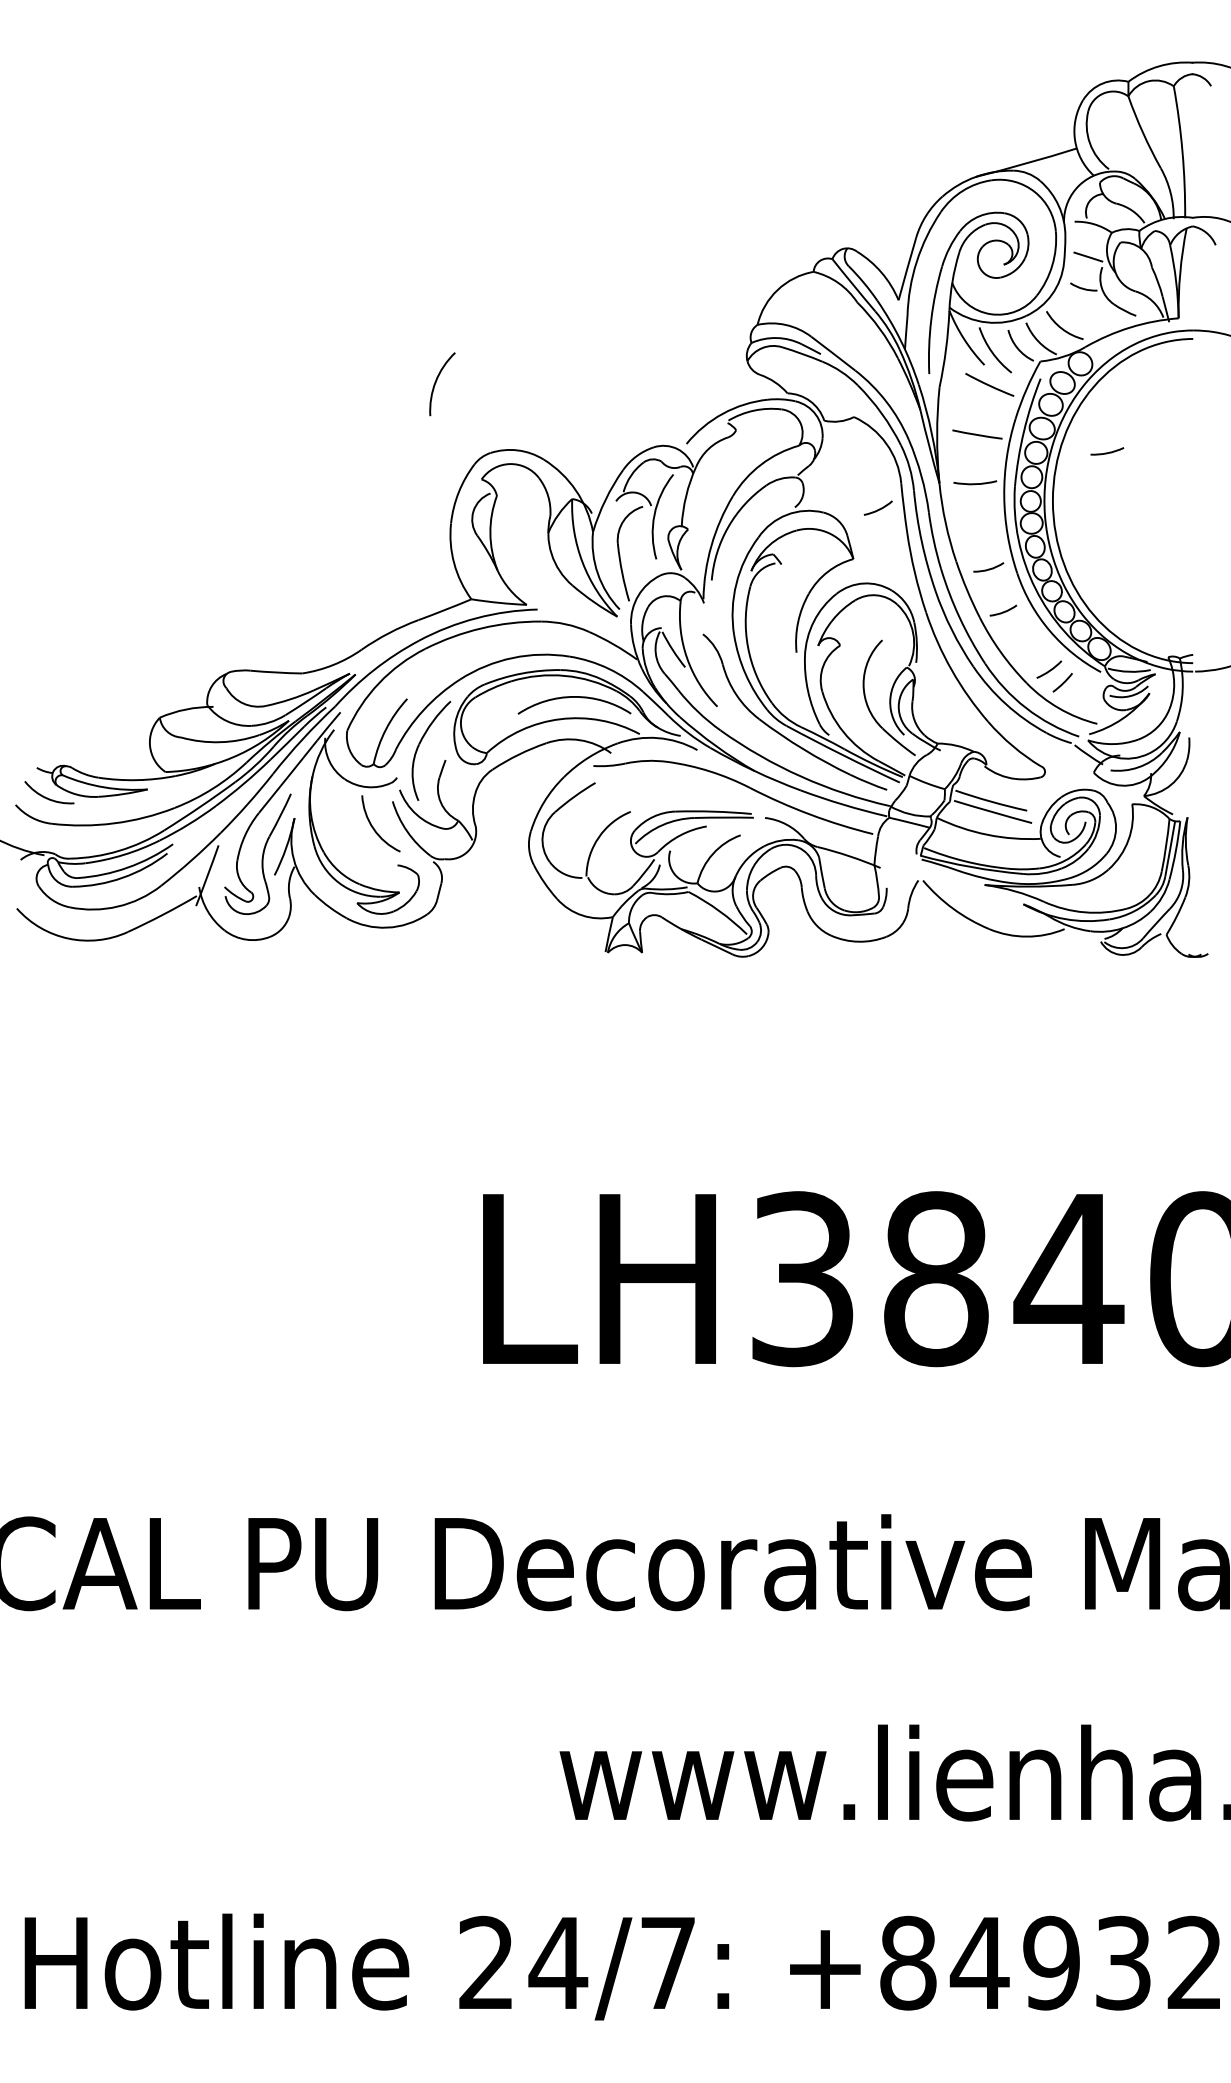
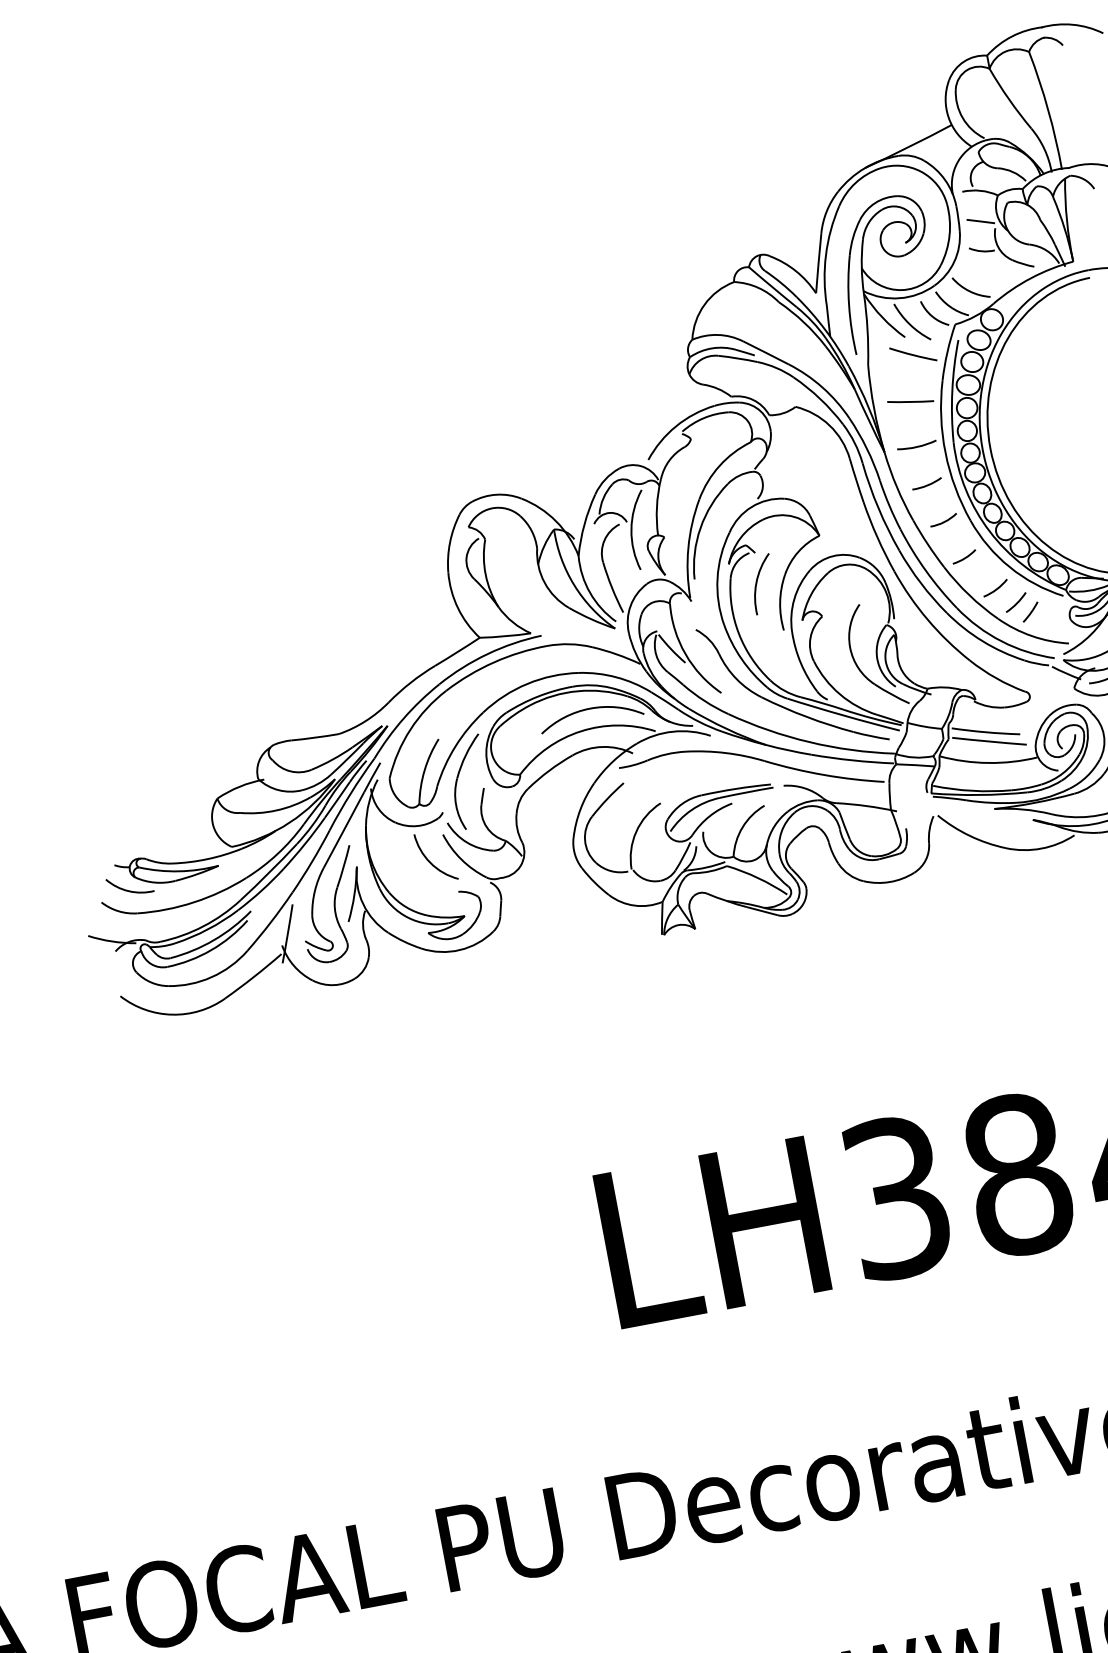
arc: (436, 383) -> (757, 584), moved
arc: (1107, 452) -> (927, 484), moved
arc: (877, 509) -> (995, 589), moved

